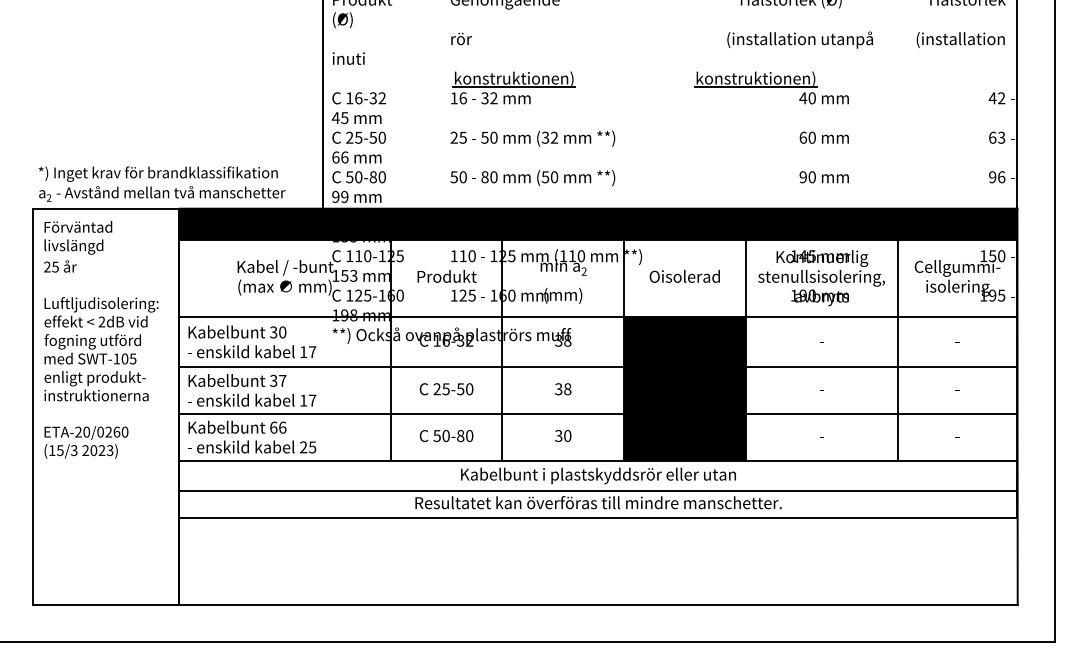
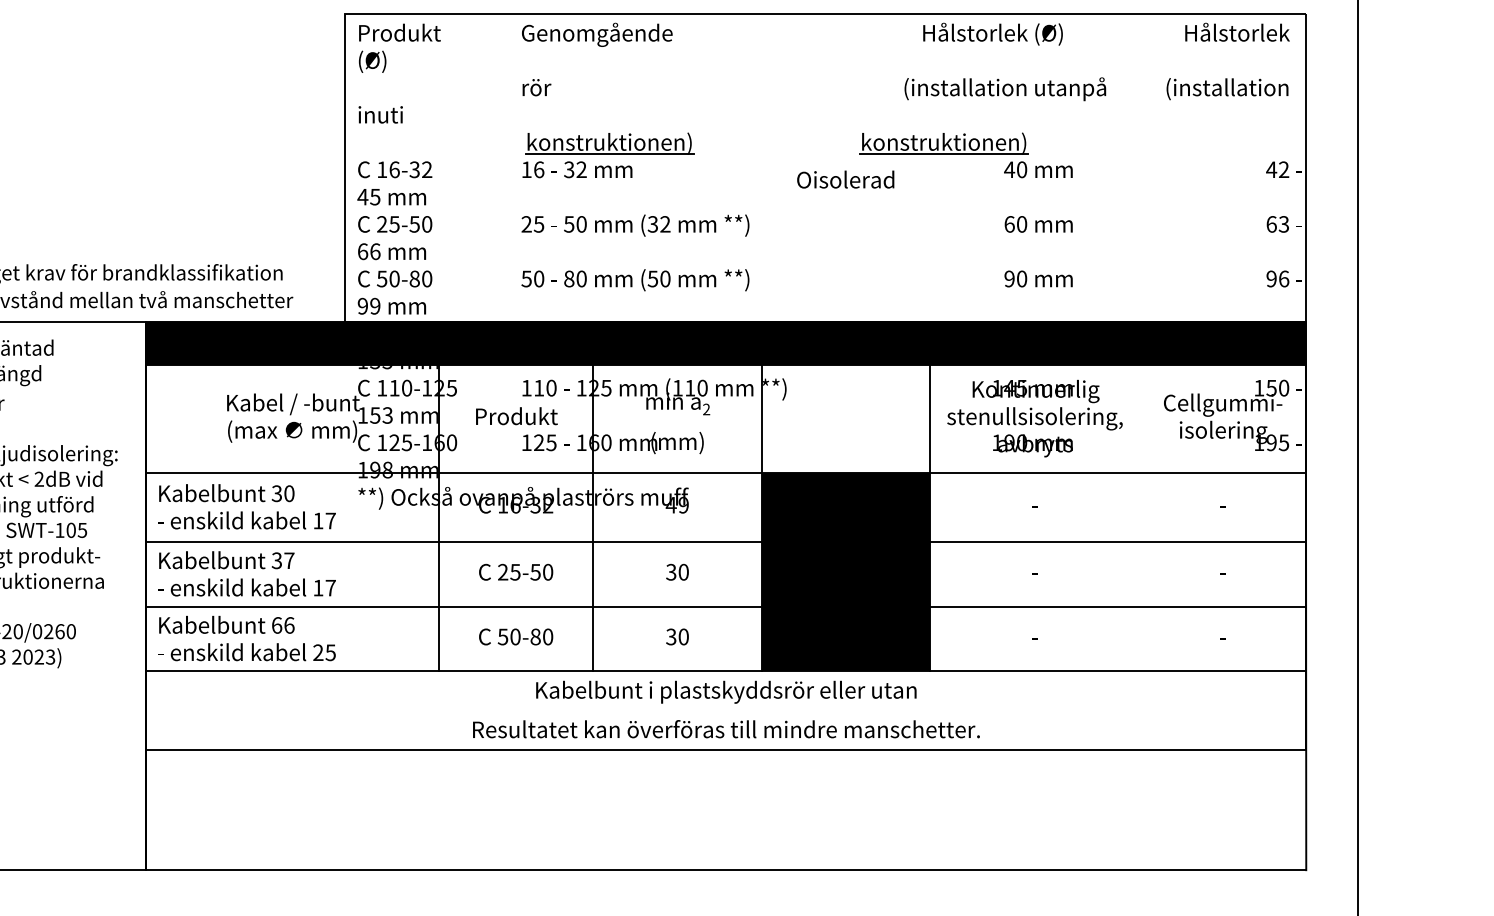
text: (684, 276) -> (845, 179), moved
text: (562, 340) -> (676, 504), 38 -> 49
line: (897, 349) -> (1139, 517), removed
text: (567, 388) -> (683, 571), 38 -> 30
line: (598, 491) -> (726, 713), removed

